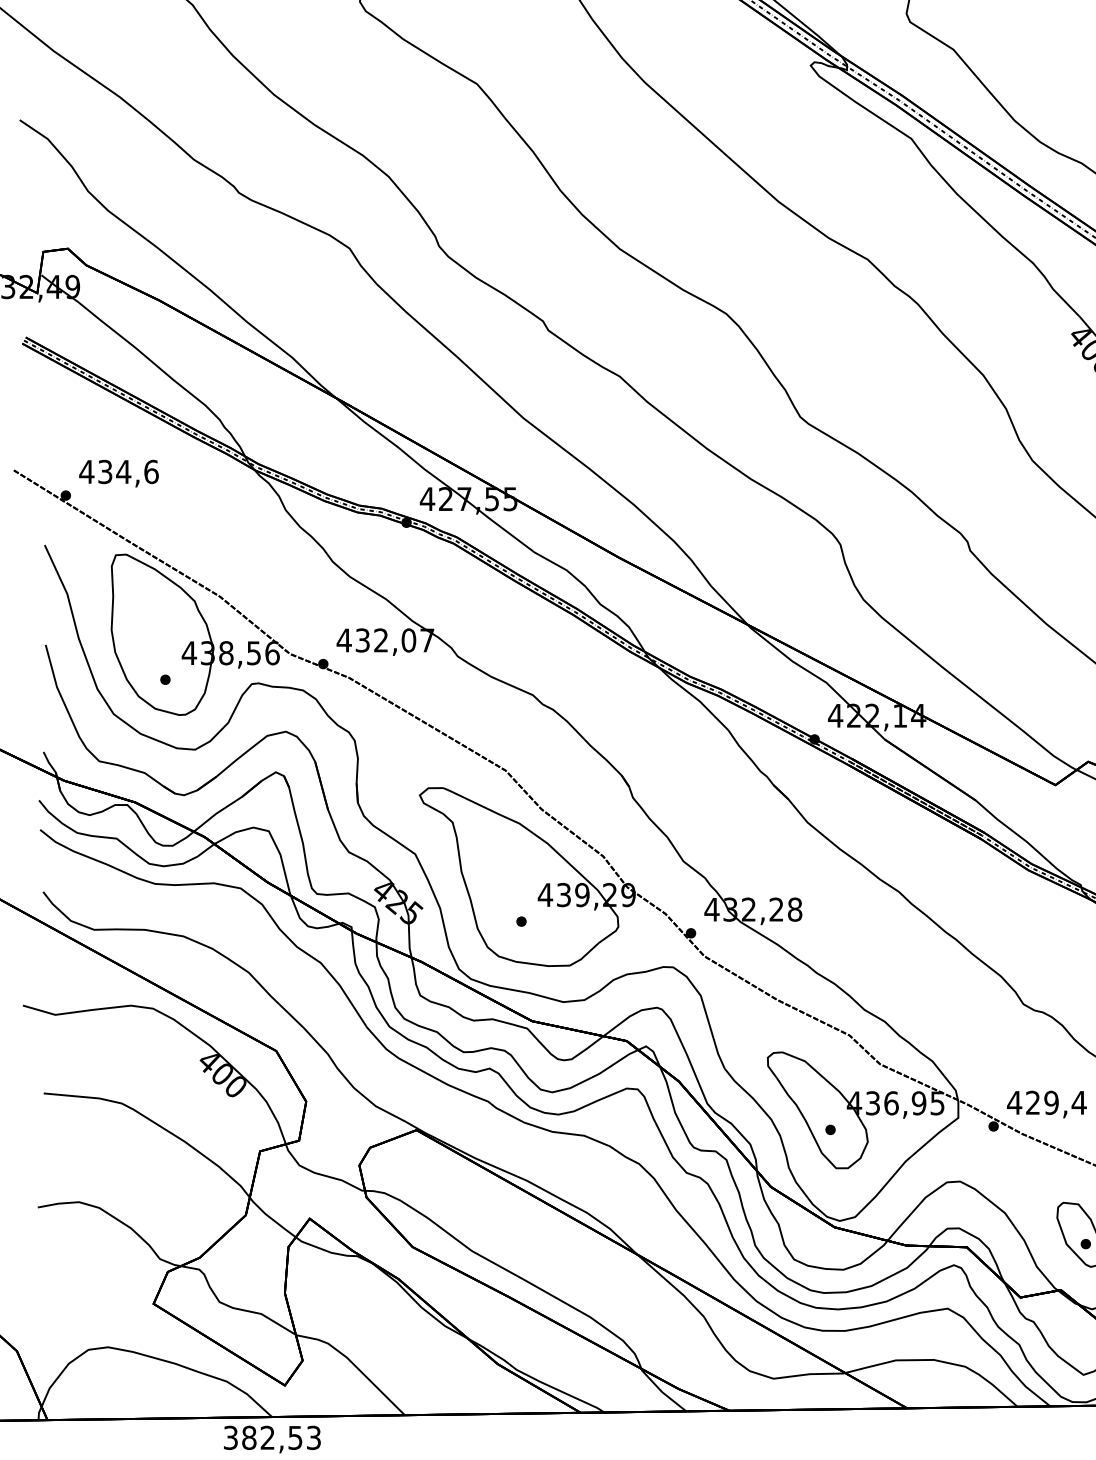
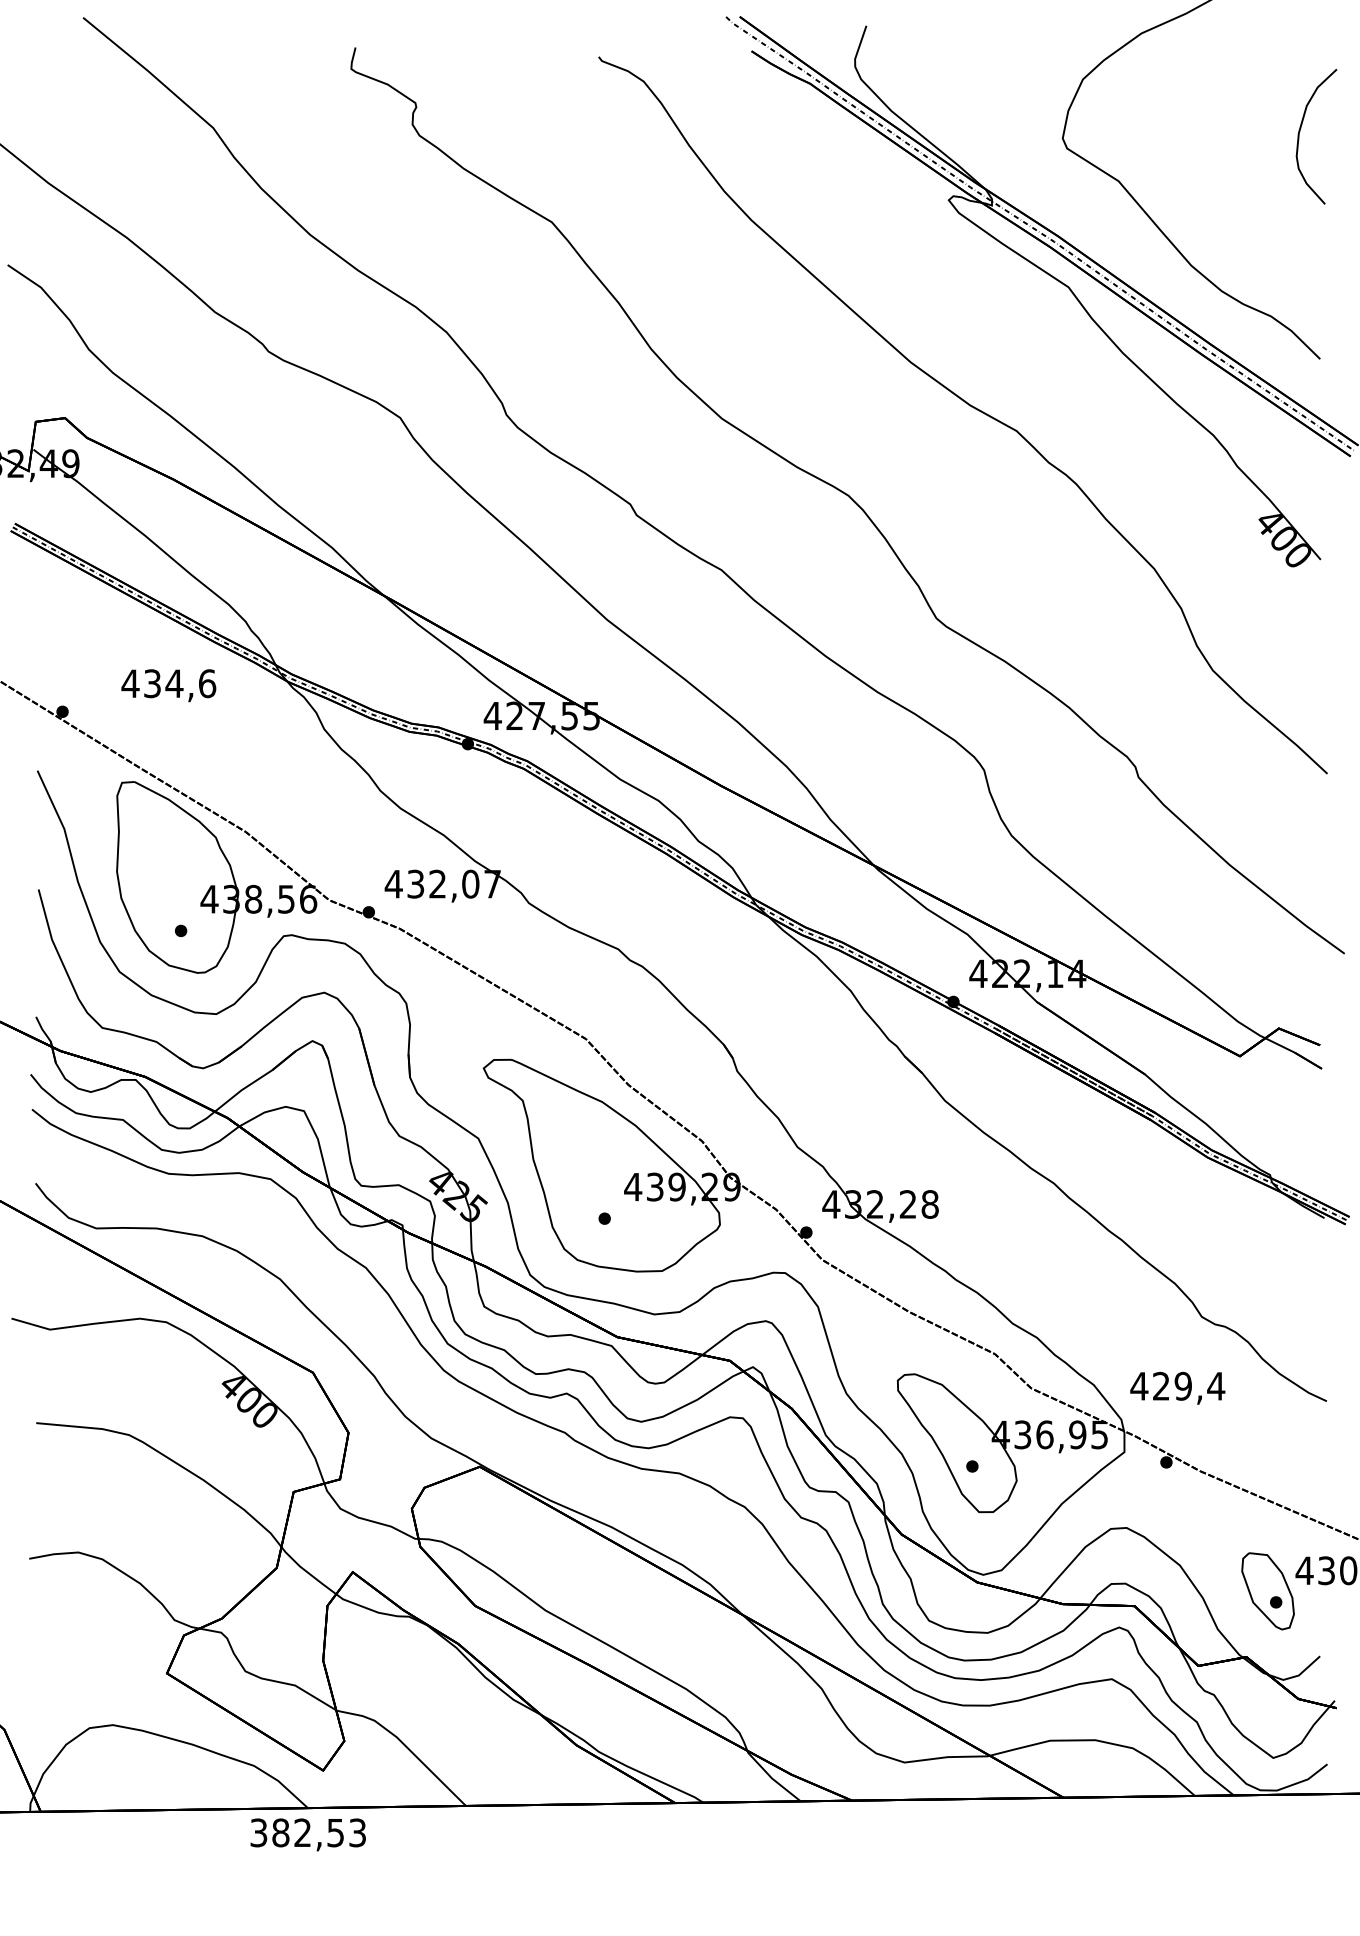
text: (118, 473) -> (168, 685), moved
text: (1046, 1103) -> (1177, 1387), moved

